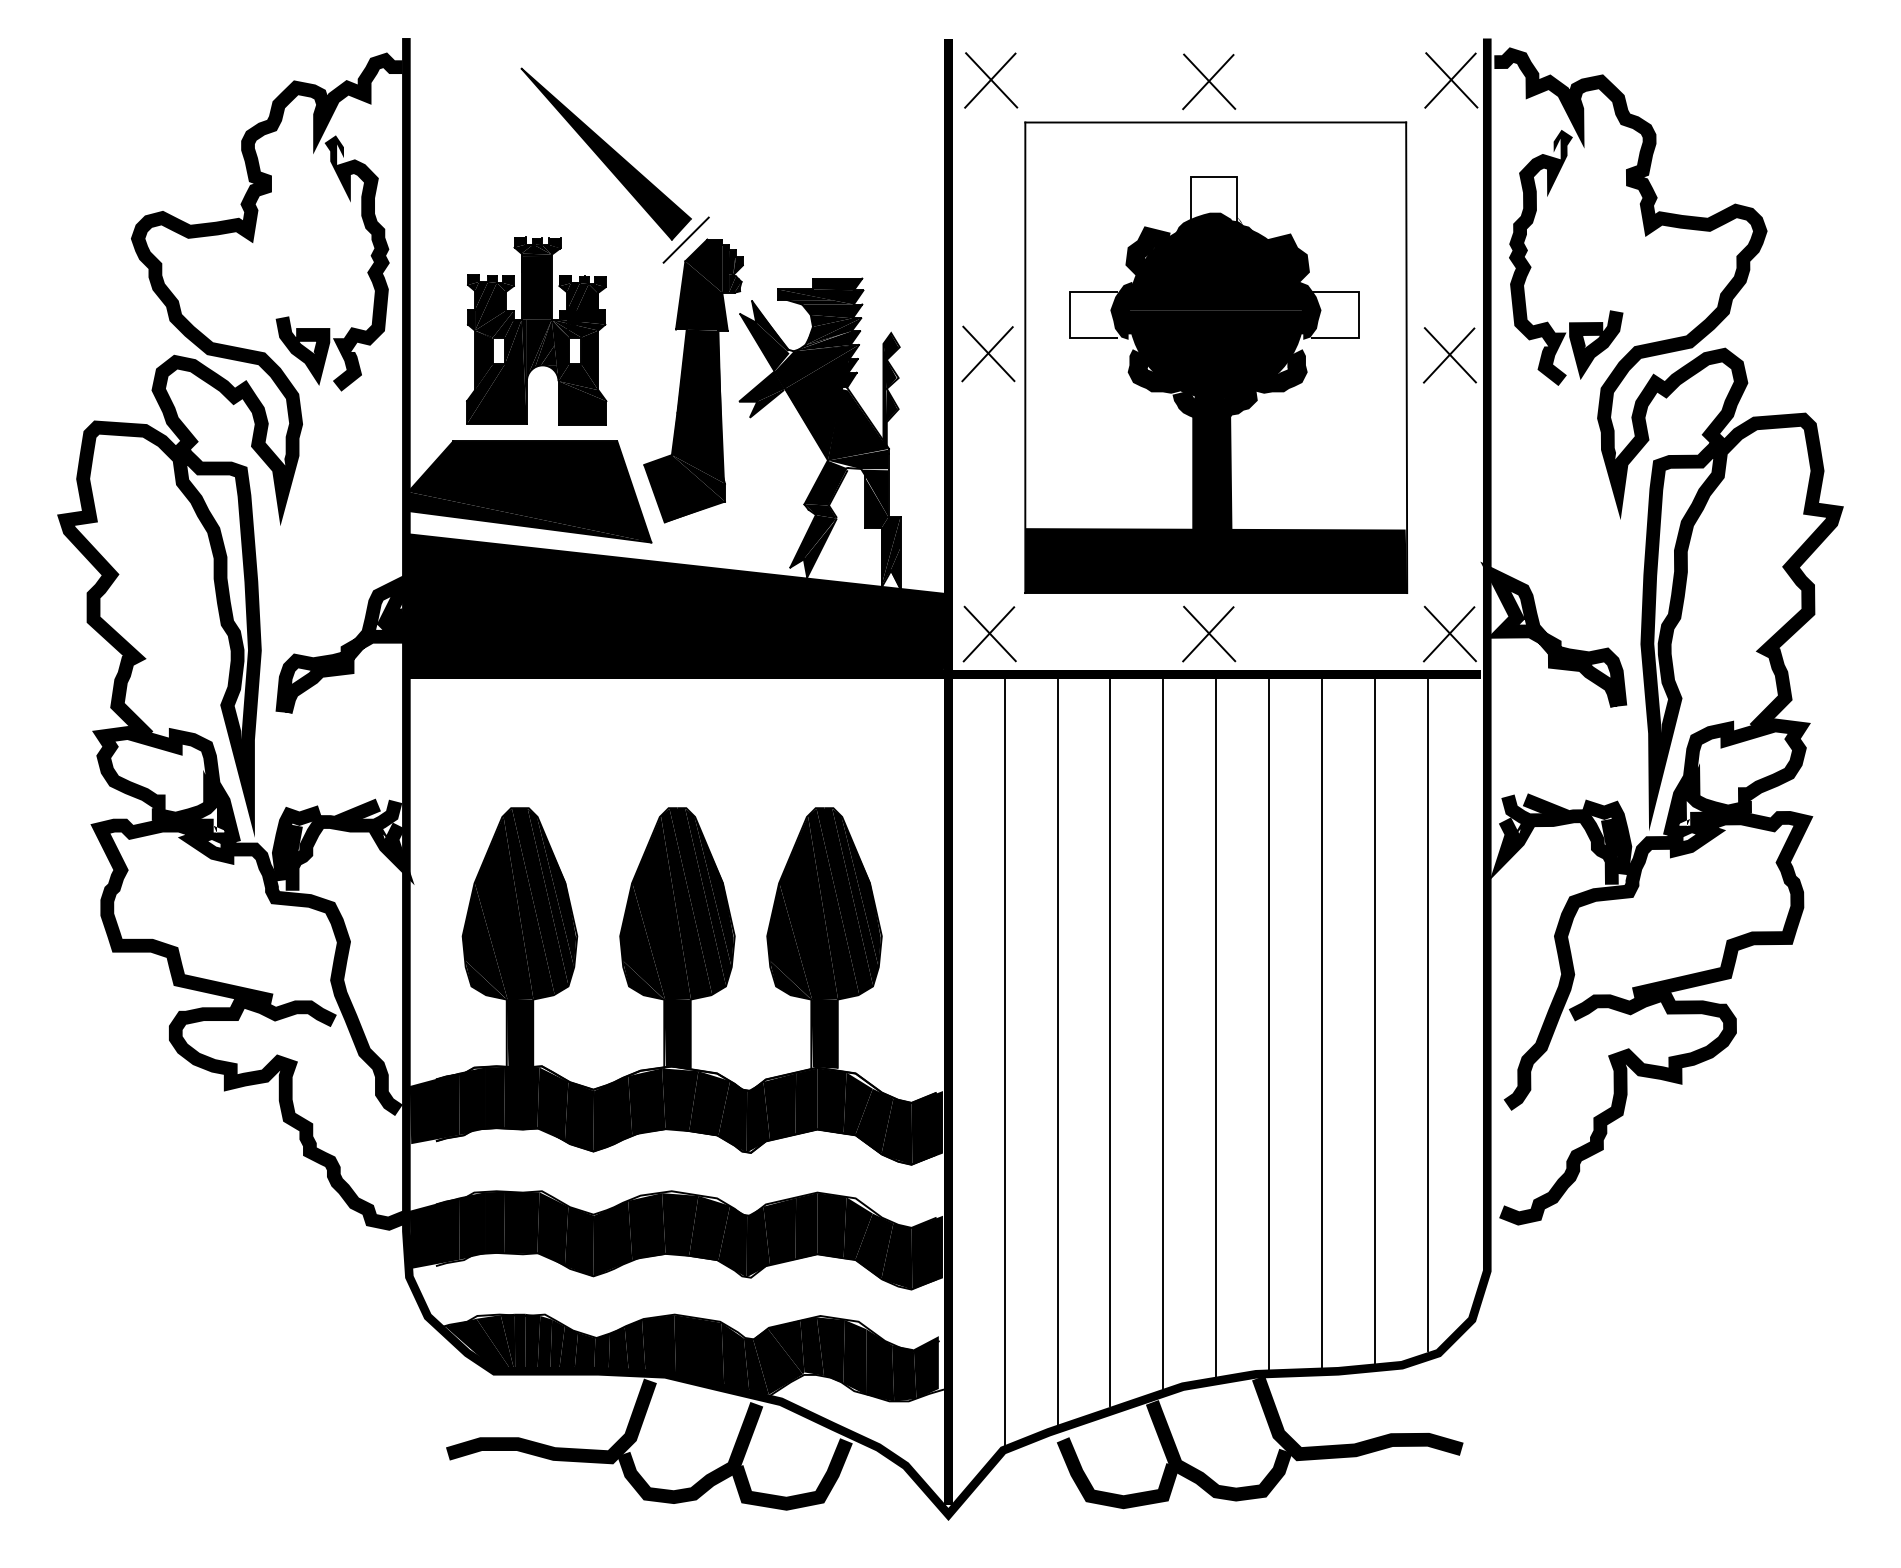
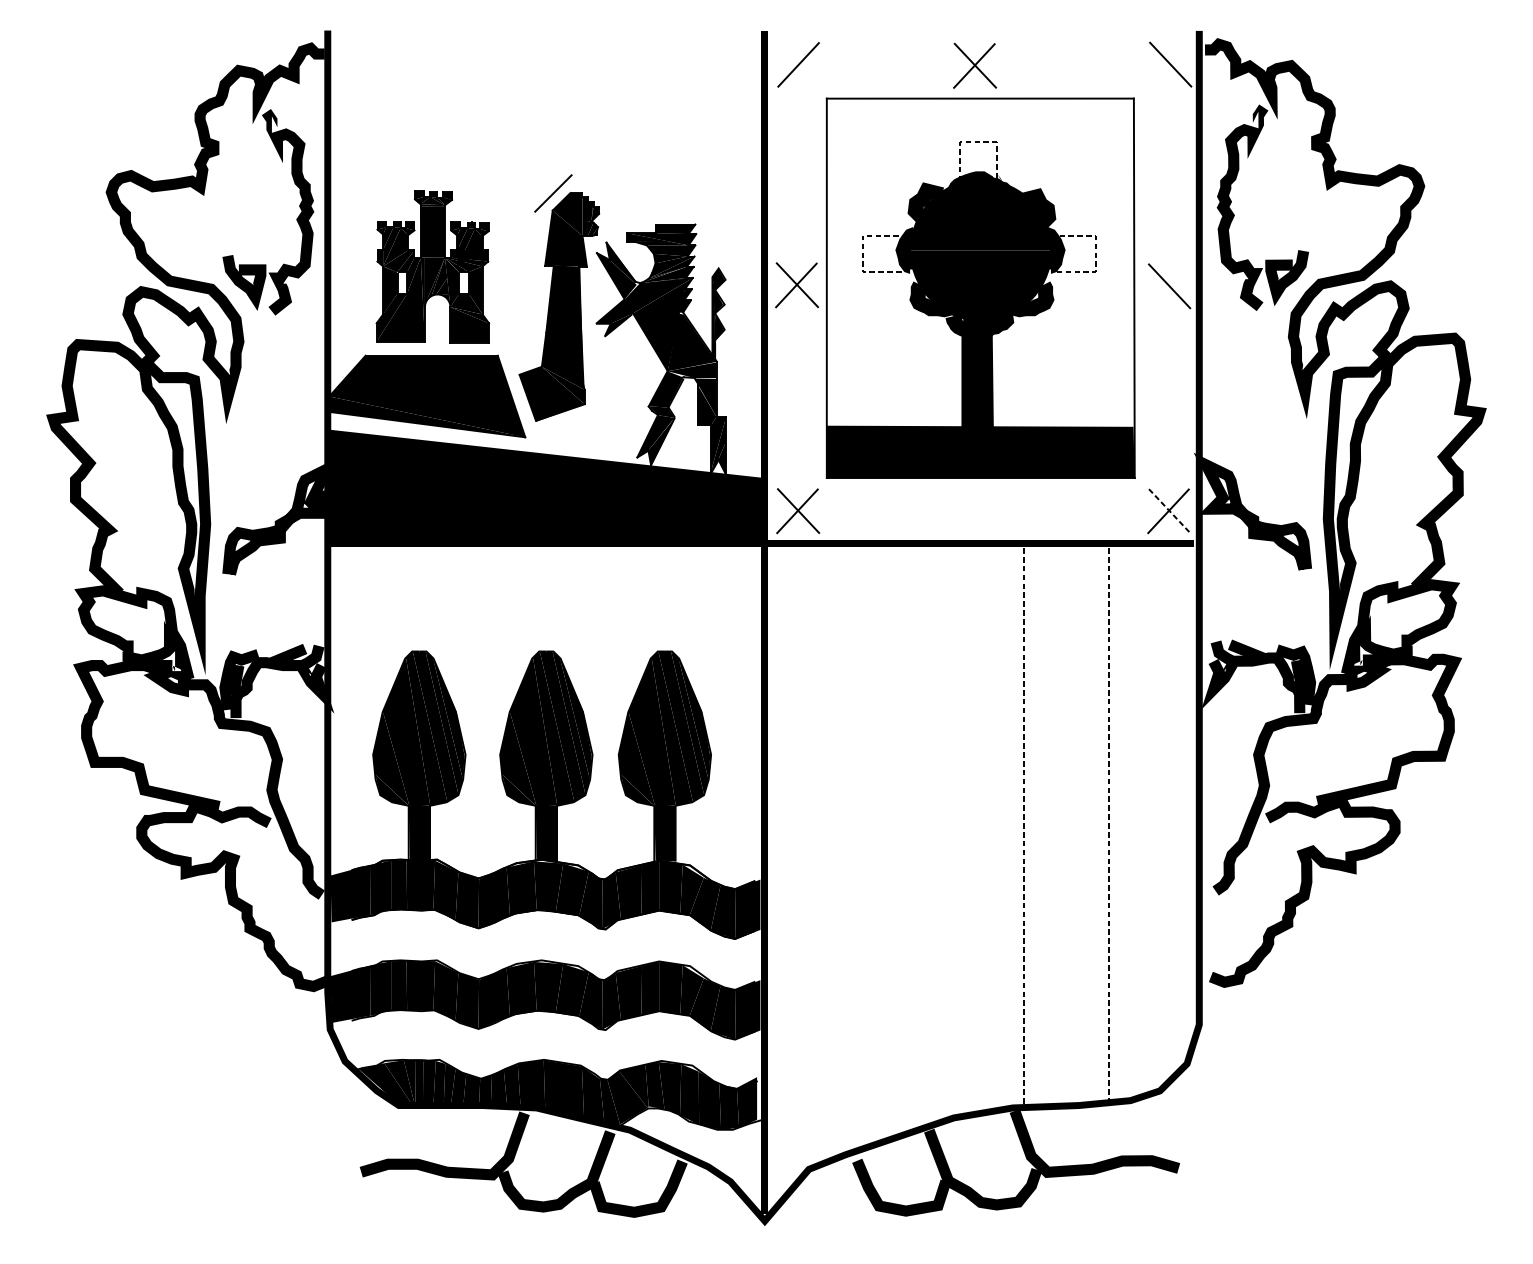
line: (991, 80) -> (799, 64), removed
line: (1450, 80) -> (1169, 64), removed
part: (605, 153) -> (488, 123), removed
line: (1213, 176) -> (978, 142), solid -> dashed
line: (1069, 315) -> (862, 254), solid -> dashed
line: (1358, 315) -> (1095, 254), solid -> dashed
line: (1448, 355) -> (1168, 286), removed
part: (1209, 633) -> (975, 510), removed
line: (1450, 634) -> (1169, 511), solid -> dashed
line: (1428, 1015) -> (1151, 818), removed
line: (1322, 1023) -> (1066, 825), removed
line: (1375, 1023) -> (1109, 825), solid -> dashed
line: (1269, 1024) -> (1023, 825), solid -> dashed
line: (1216, 1028) -> (980, 829), removed
line: (1163, 1033) -> (938, 833), removed
line: (1110, 1042) -> (895, 840), removed
line: (1057, 1055) -> (852, 850), removed
line: (1004, 1063) -> (810, 857), removed

